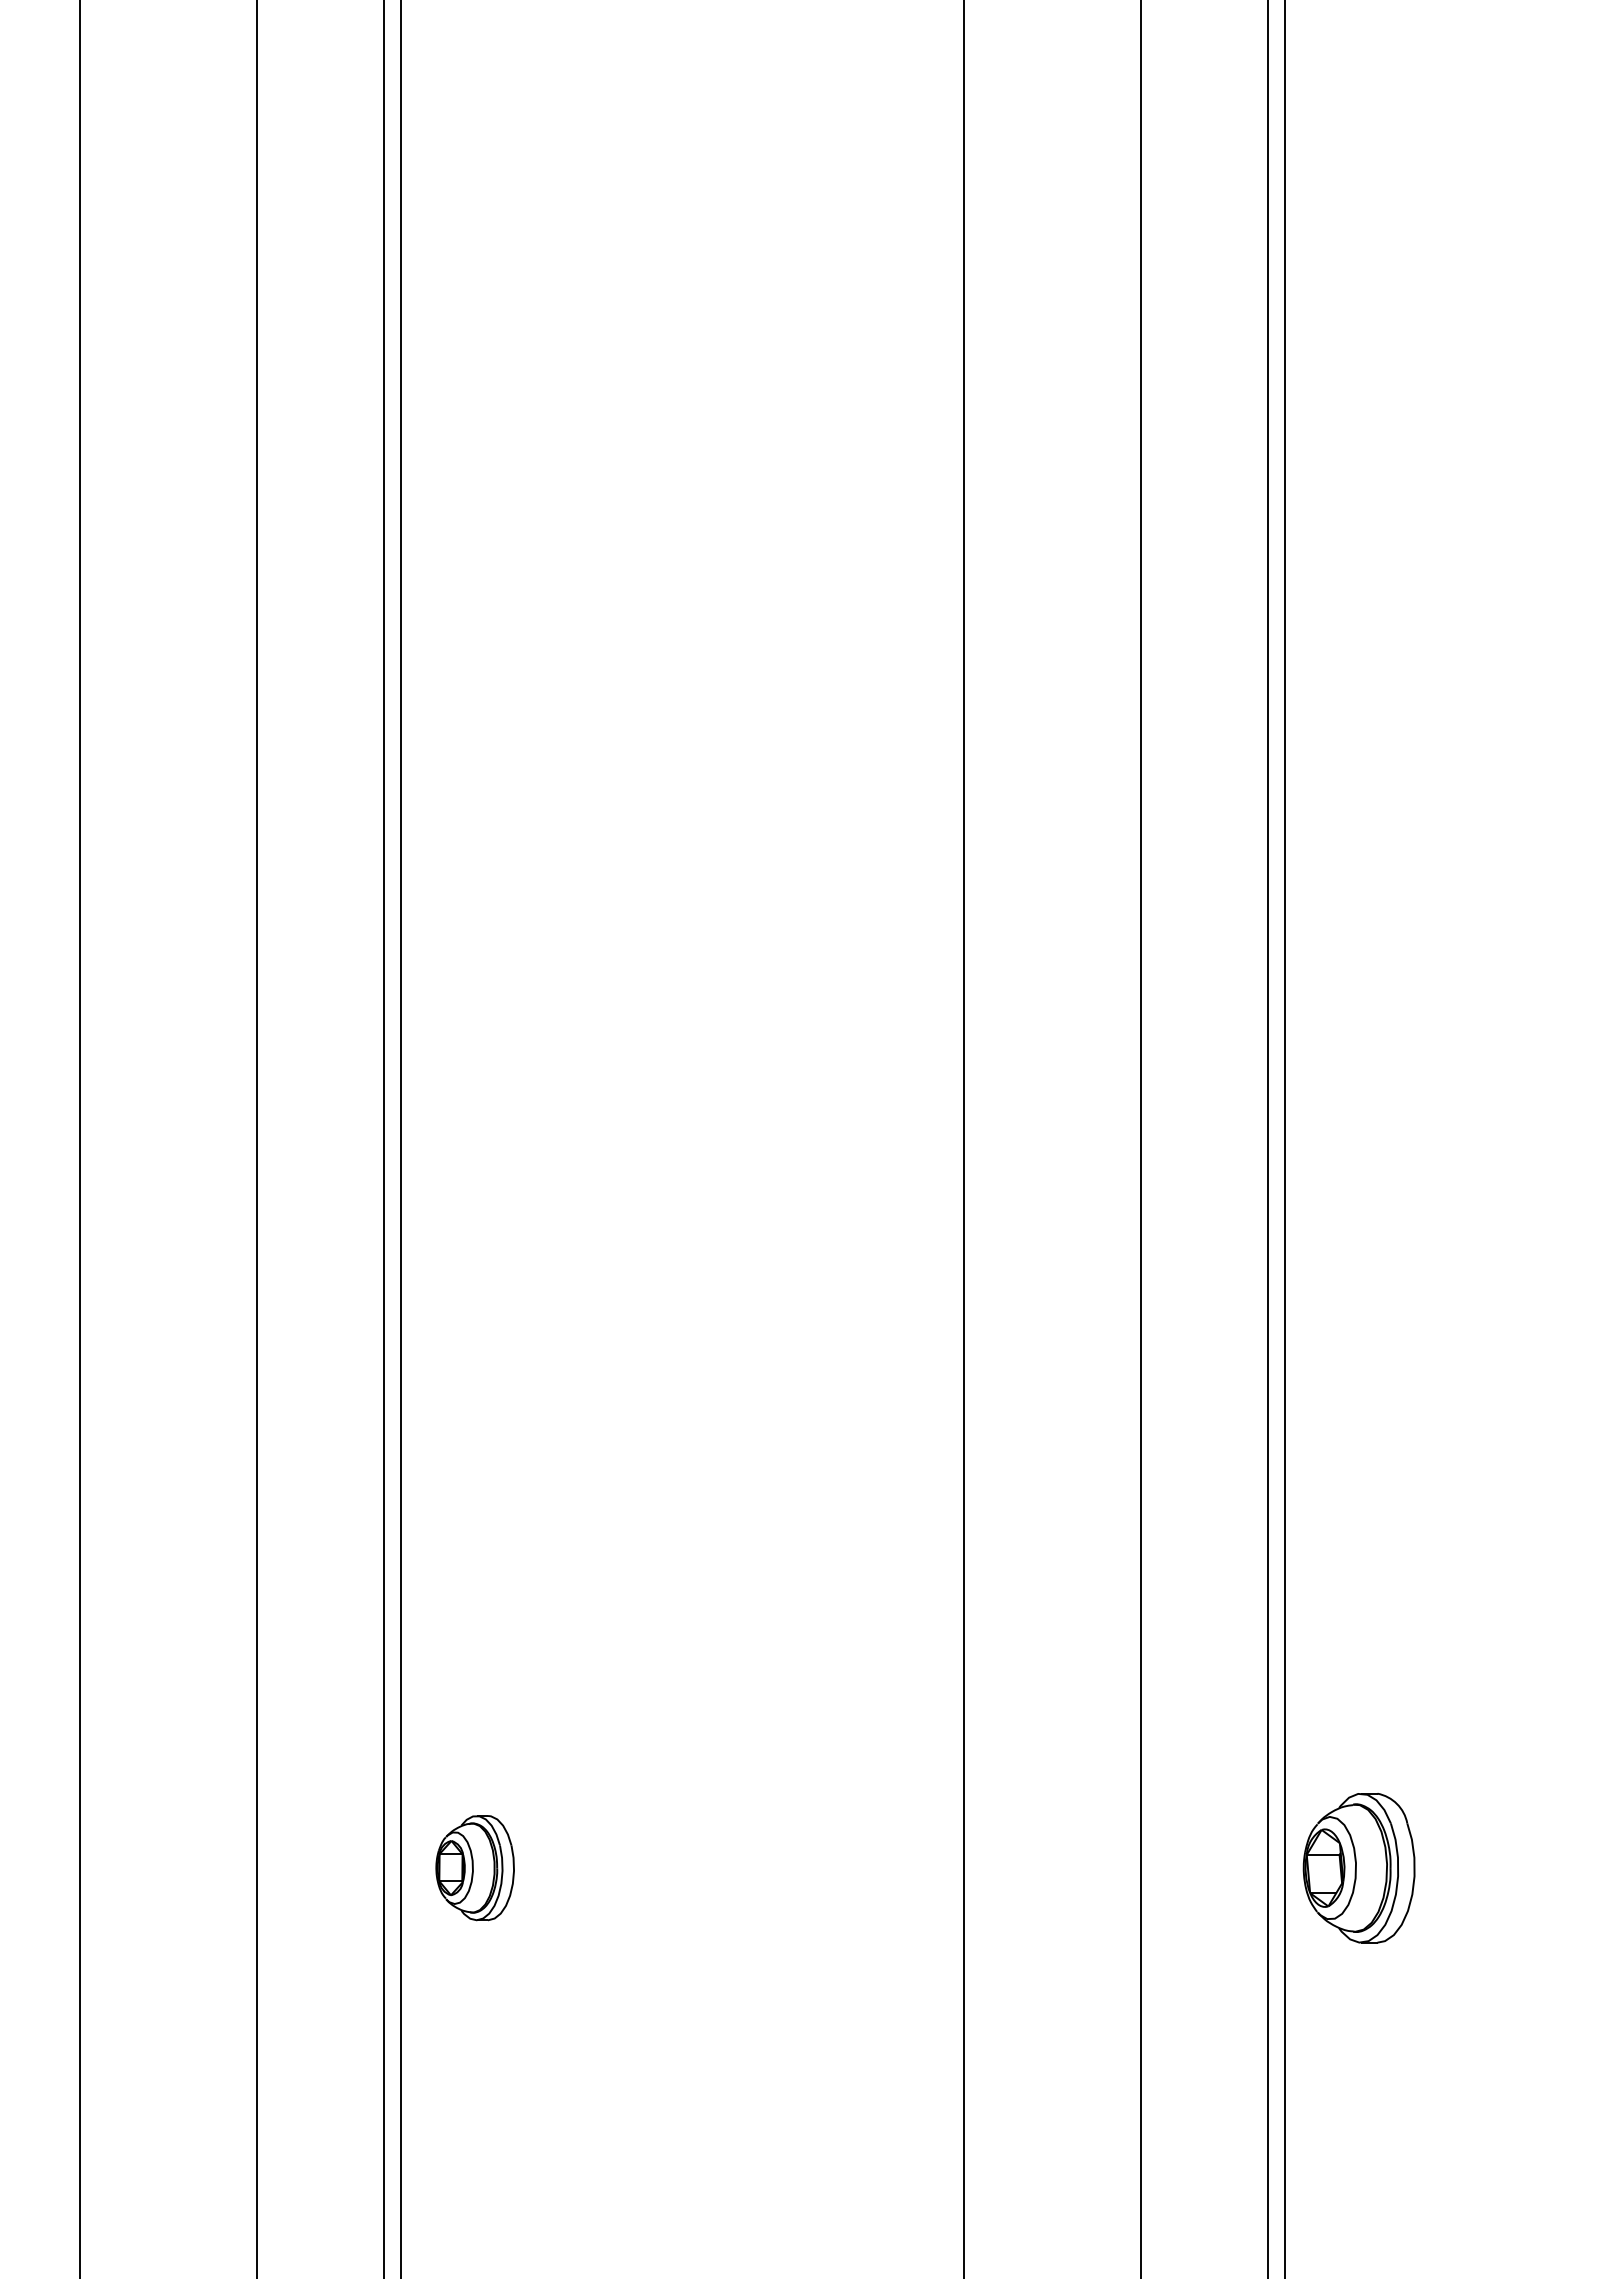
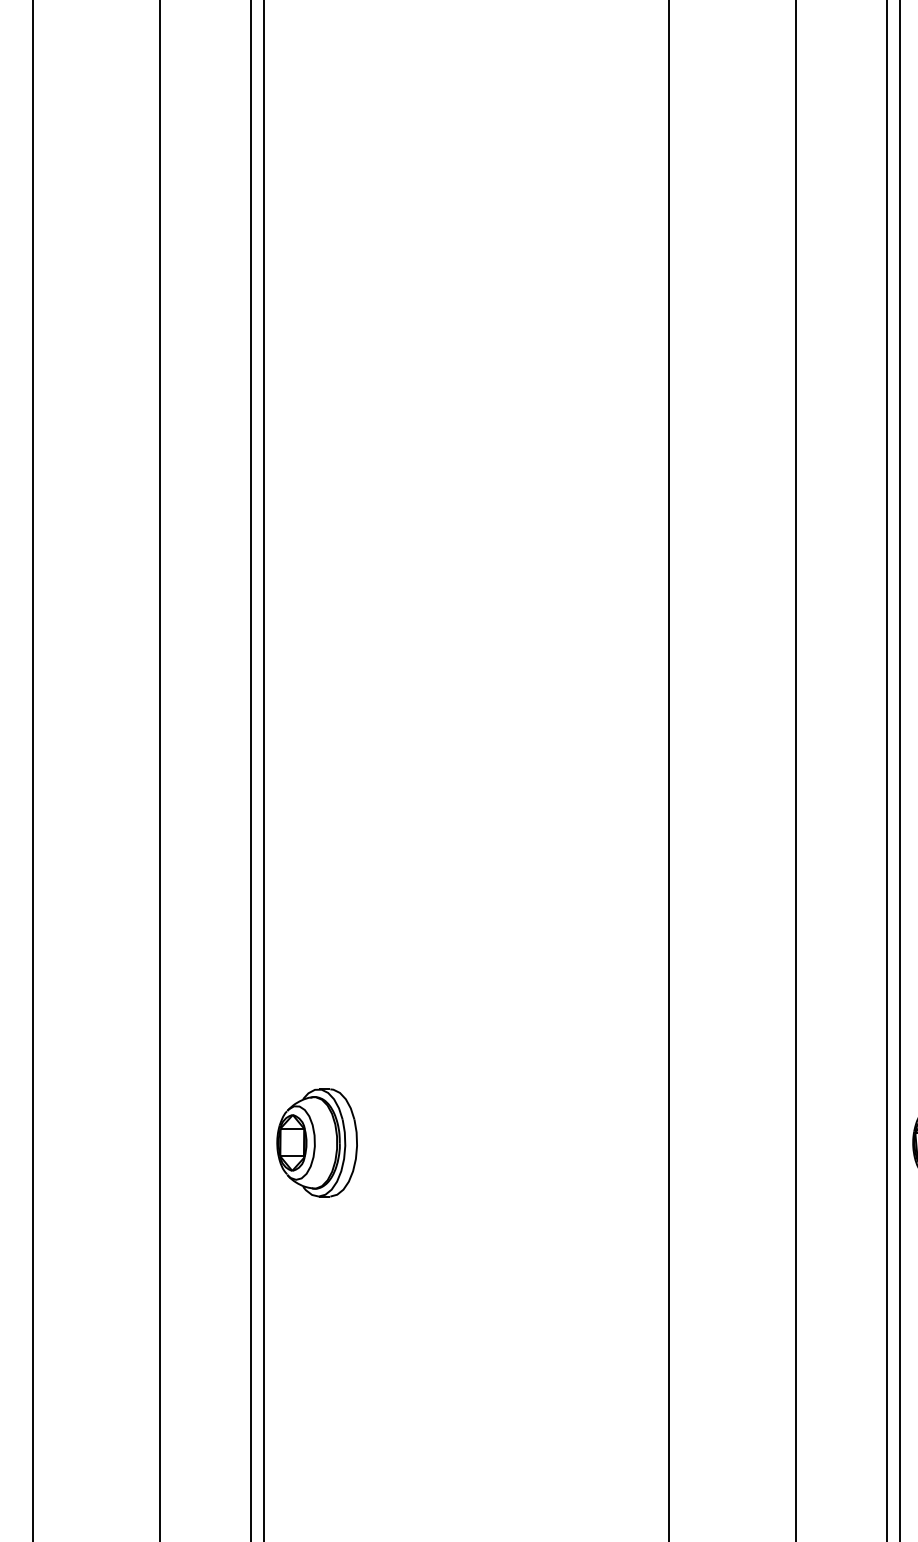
part: (474, 1867) -> (316, 1142), size x1.43

